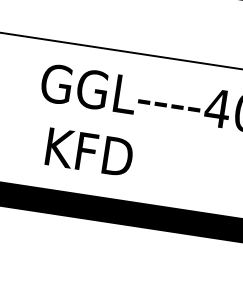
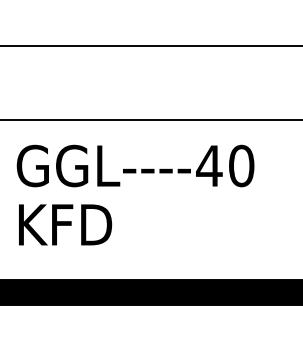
text: (89, 152) -> (65, 224), moved

